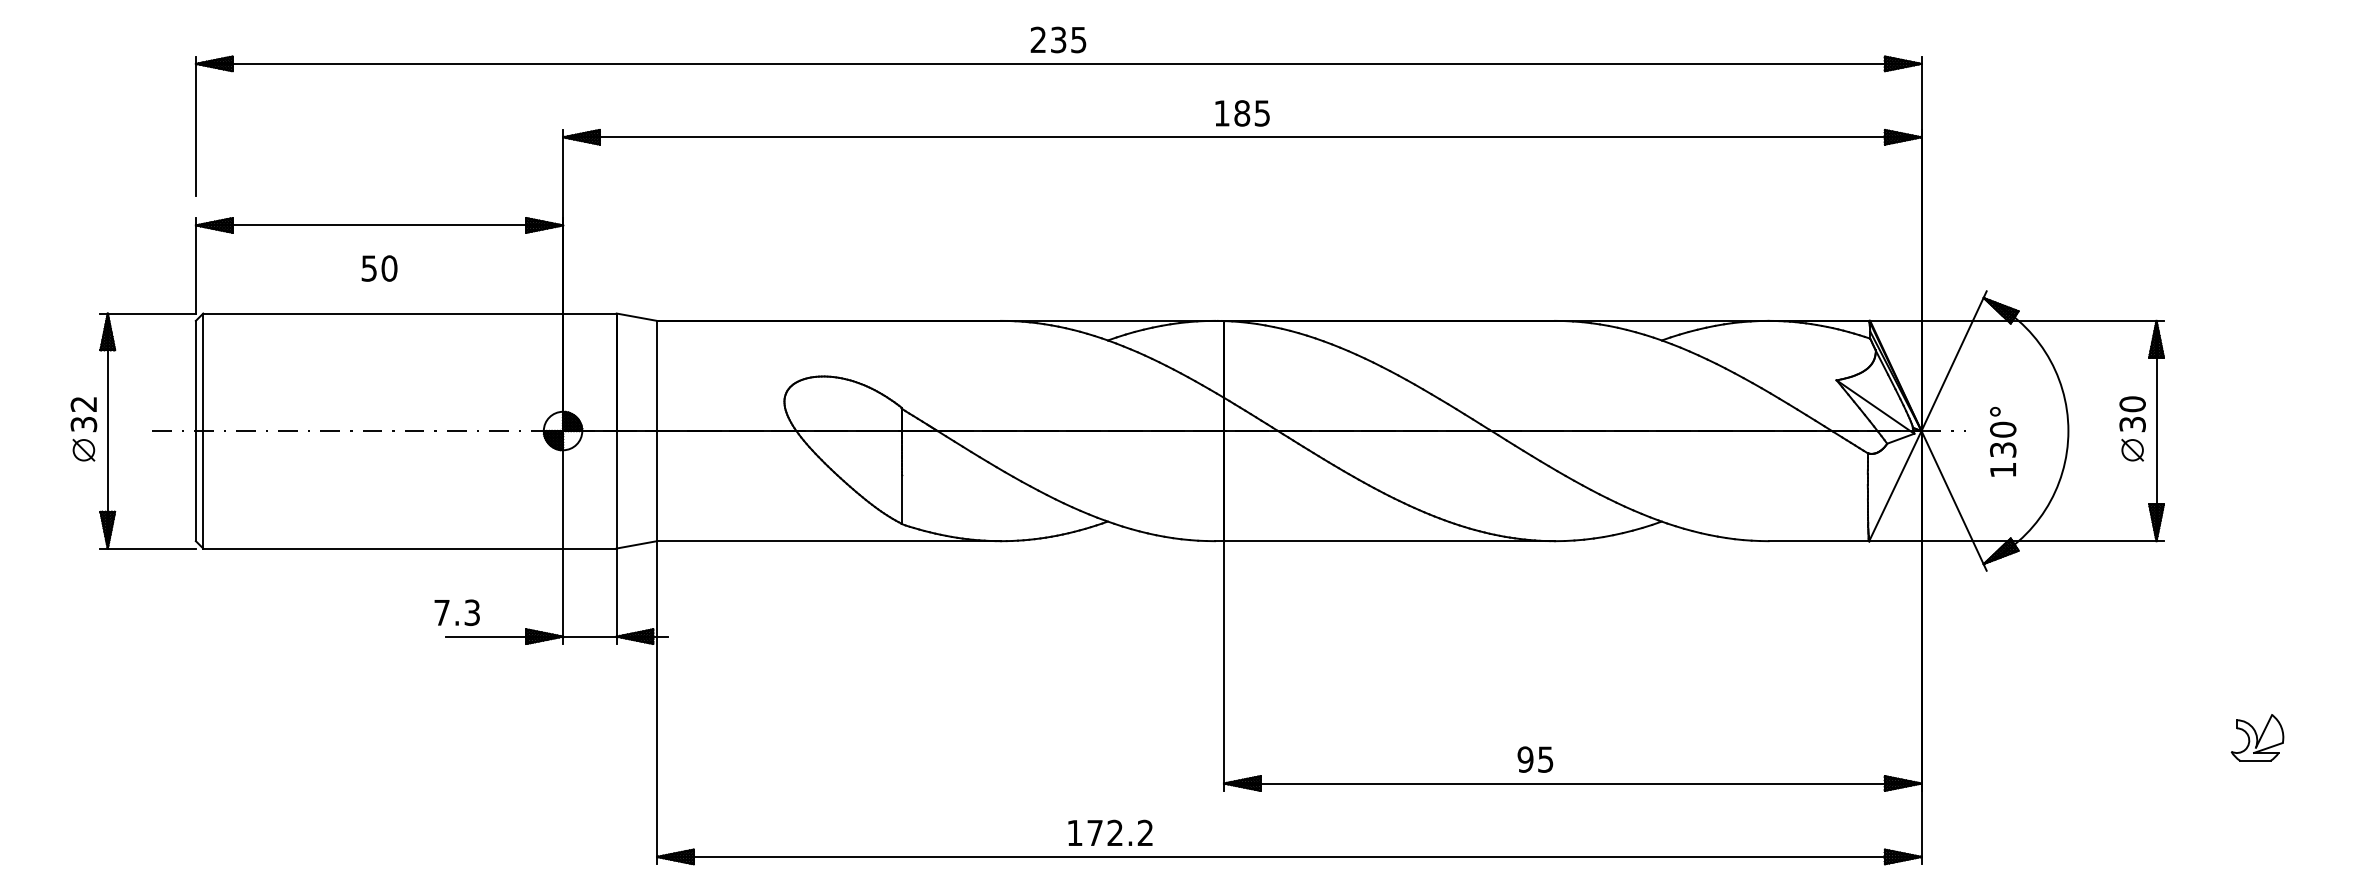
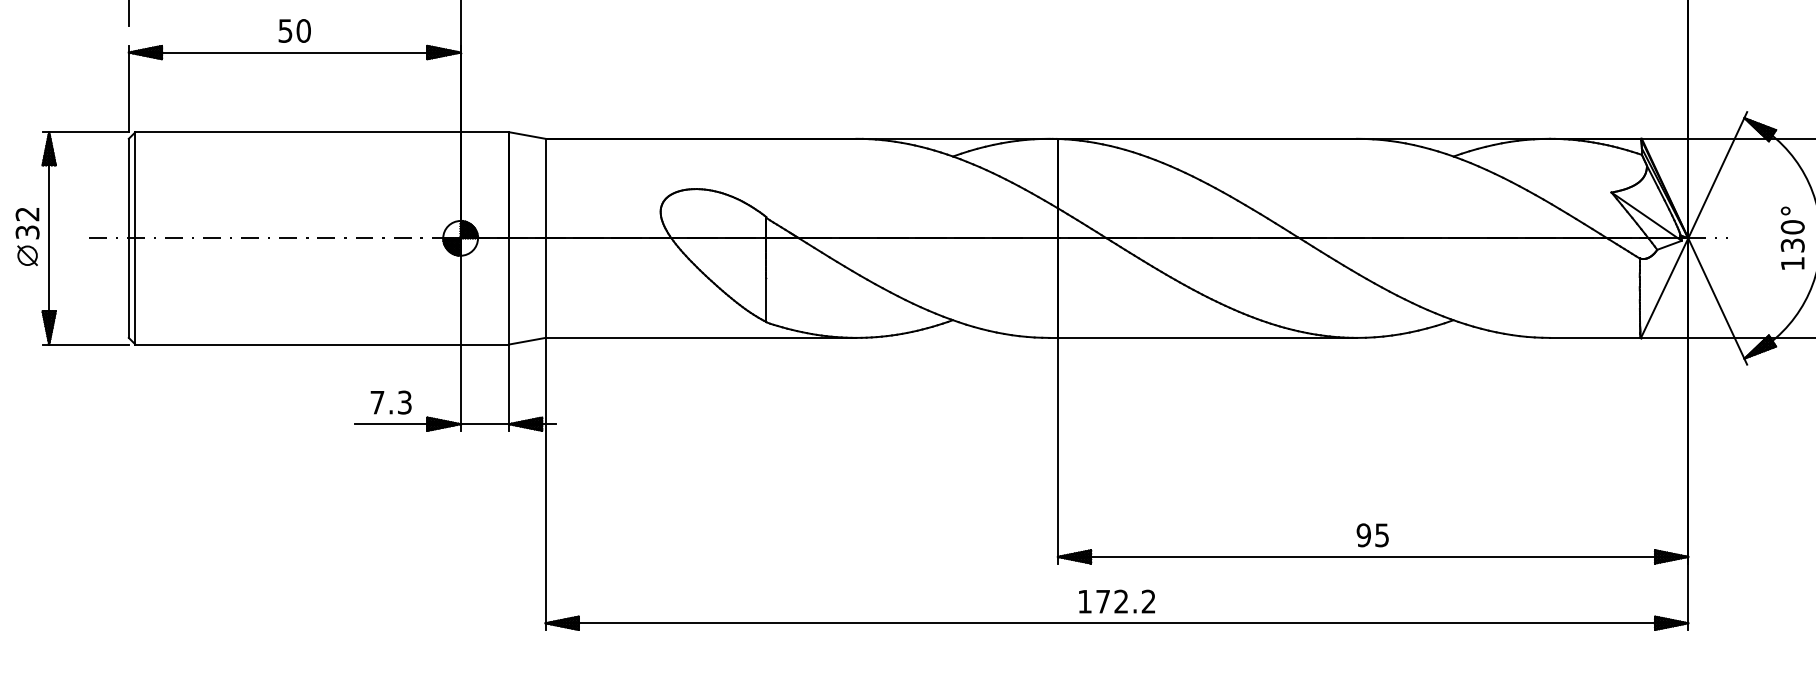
text: (379, 268) -> (294, 30), moved
text: (2003, 441) -> (1793, 237), moved
text: (456, 612) -> (390, 402), moved
text: (1535, 759) -> (1372, 535), moved
text: (1110, 832) -> (1117, 601), moved

